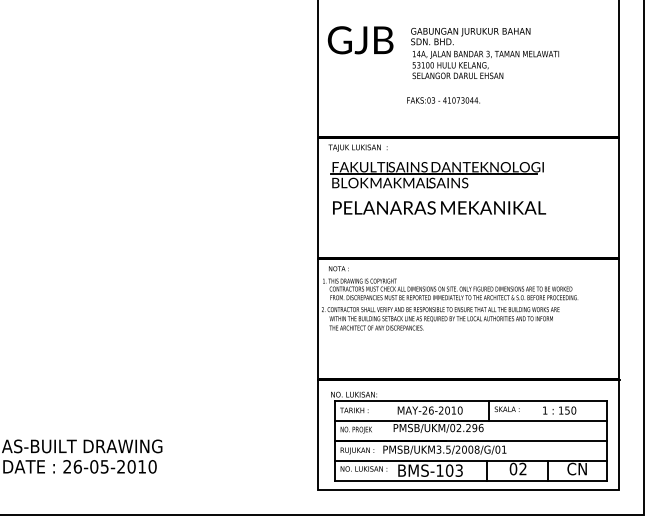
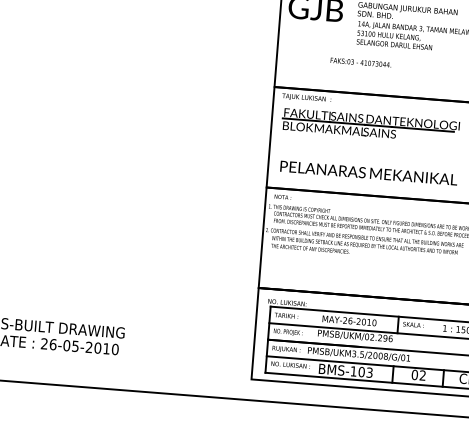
text: (443, 100) -> (360, 62), moved
text: (439, 207) -> (368, 172), moved

